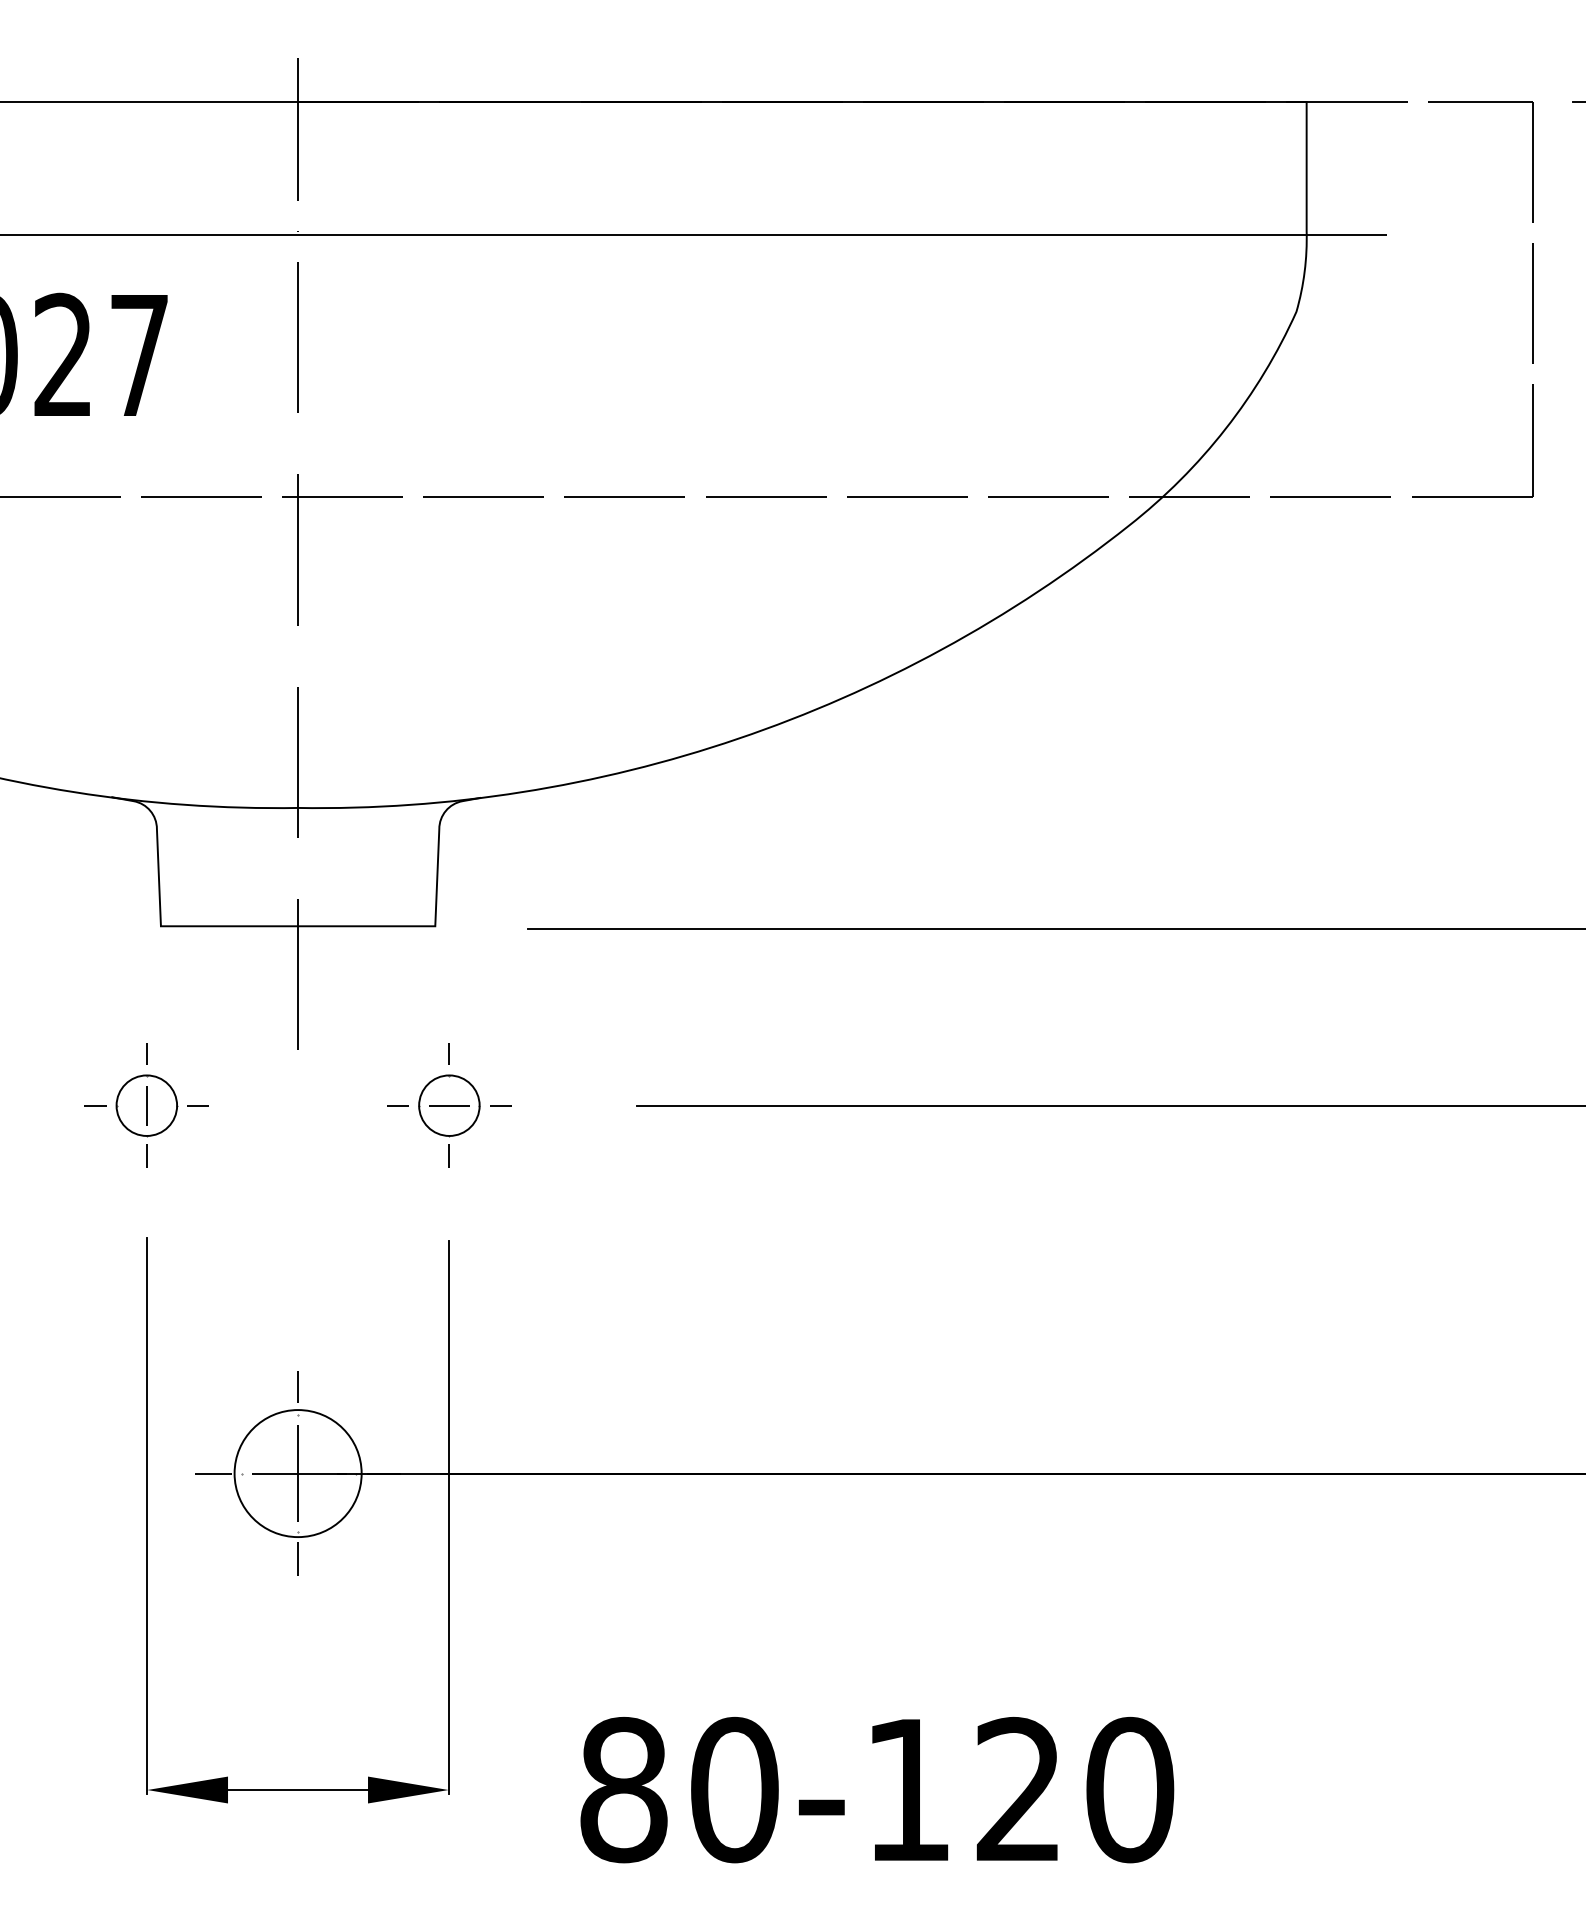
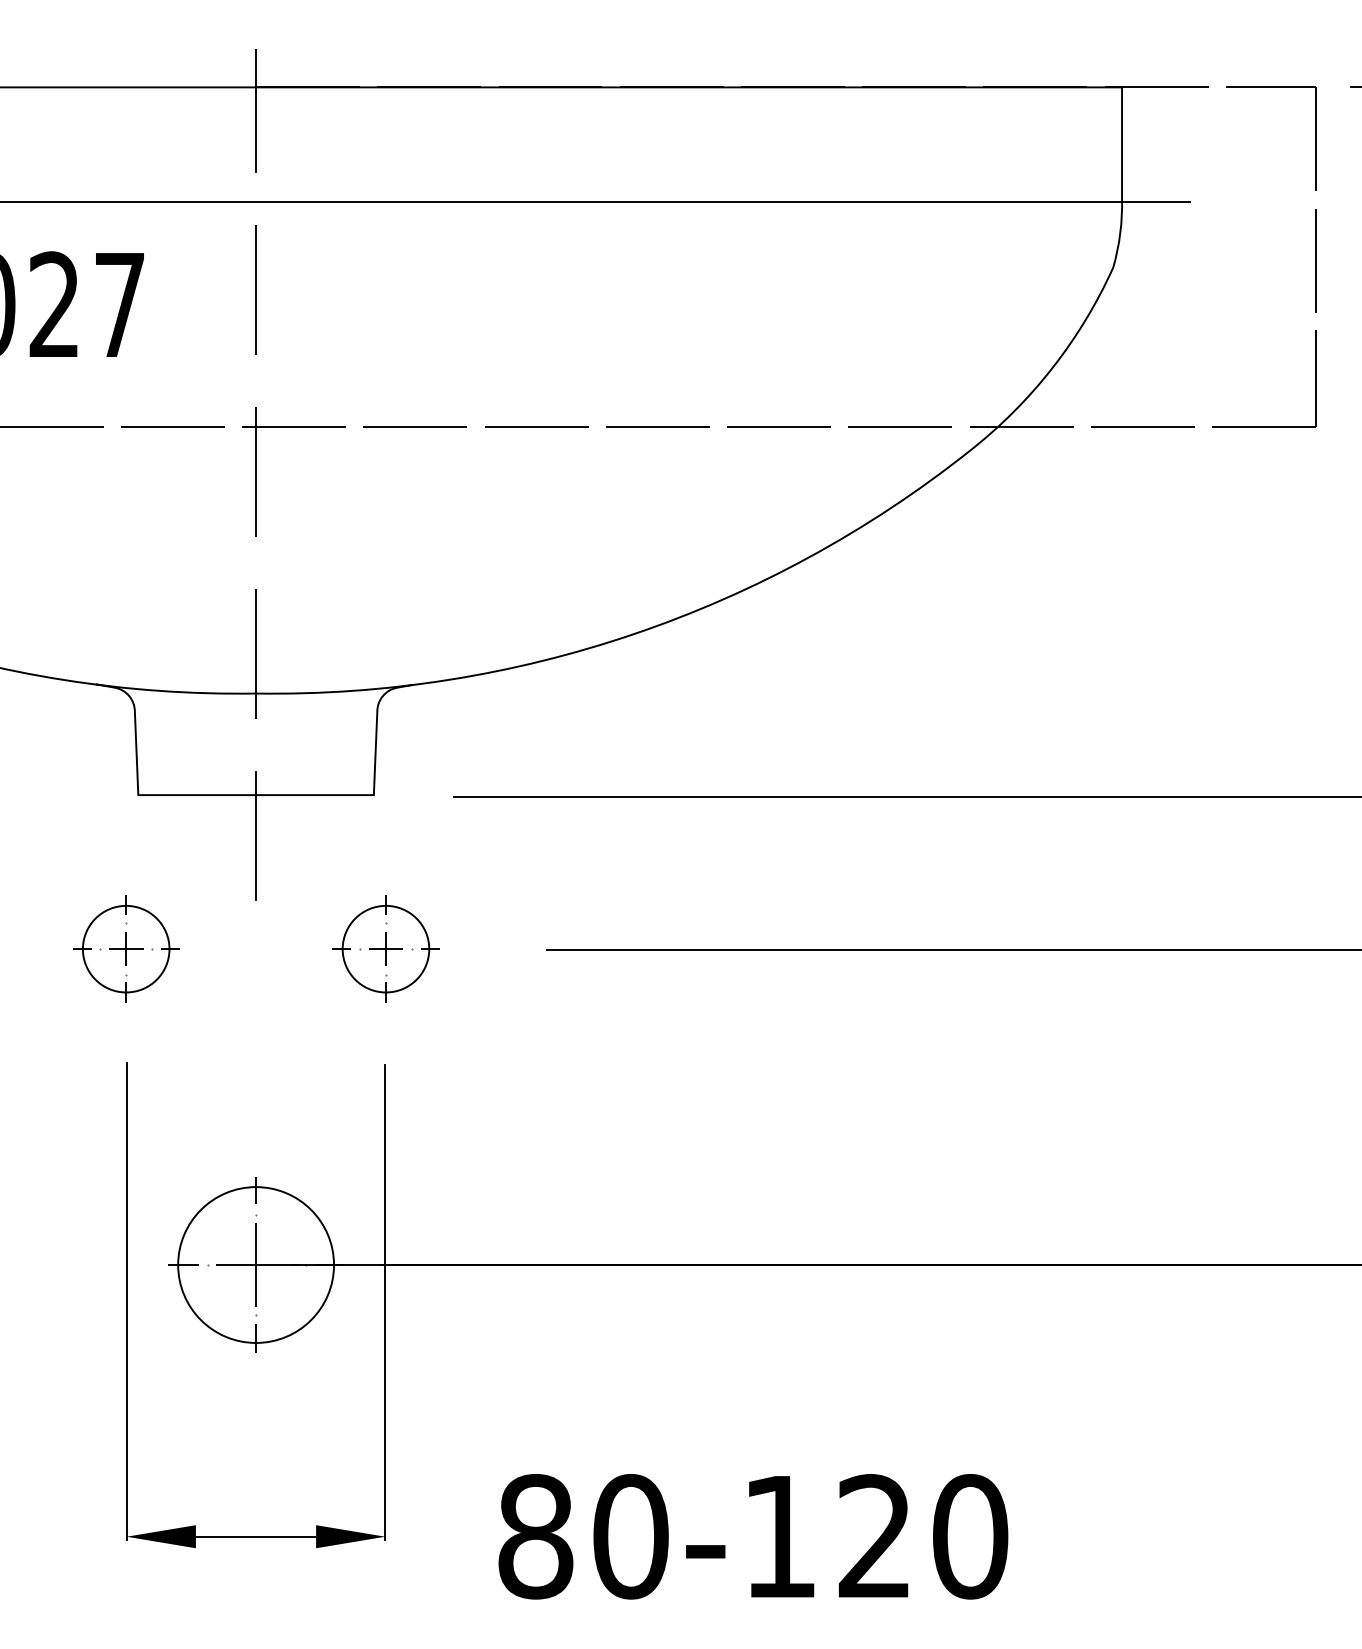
circle: (146, 1105) -> (125, 948), size x1.67
line: (146, 1105) -> (125, 948), added
circle: (448, 1105) -> (385, 948), size x1.67
line: (449, 1105) -> (386, 948), added
circle: (297, 1473) -> (255, 1264), size x1.43

